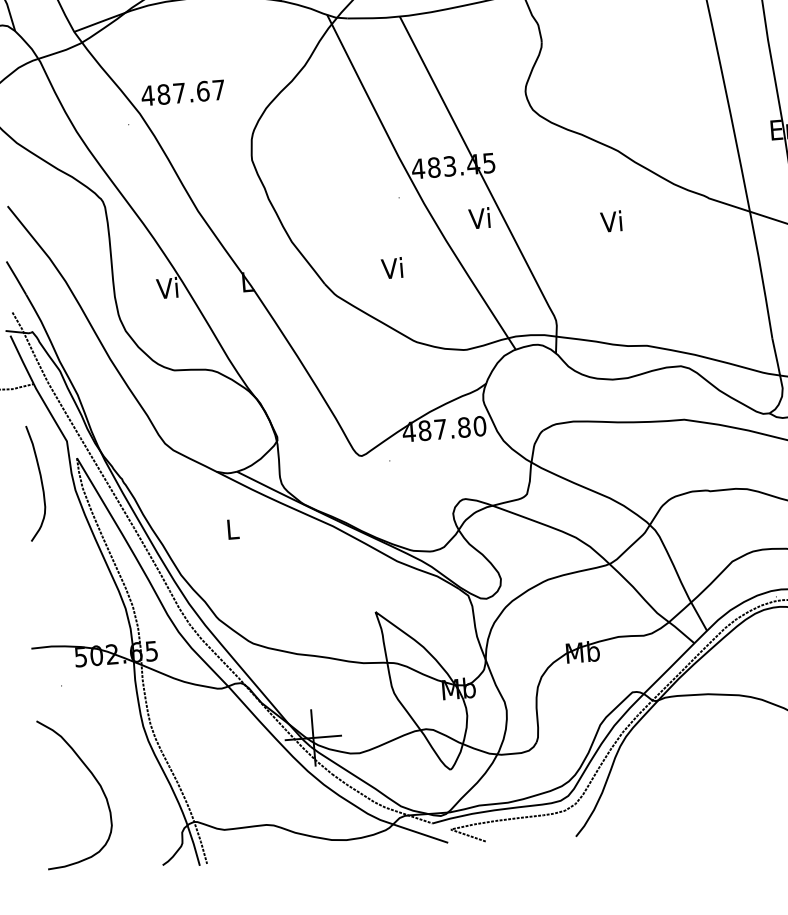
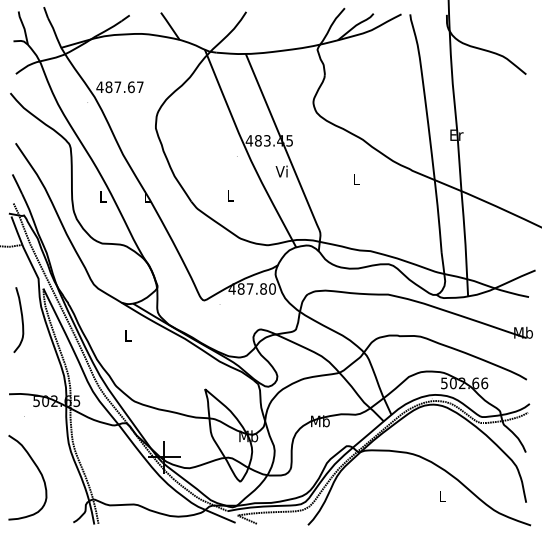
text: (610, 221) -> (355, 179), Vi -> L
text: (391, 267) -> (229, 195), Vi -> L
text: (167, 287) -> (102, 196), Vi -> L
curve: (40, 481) -> (21, 319), moved

